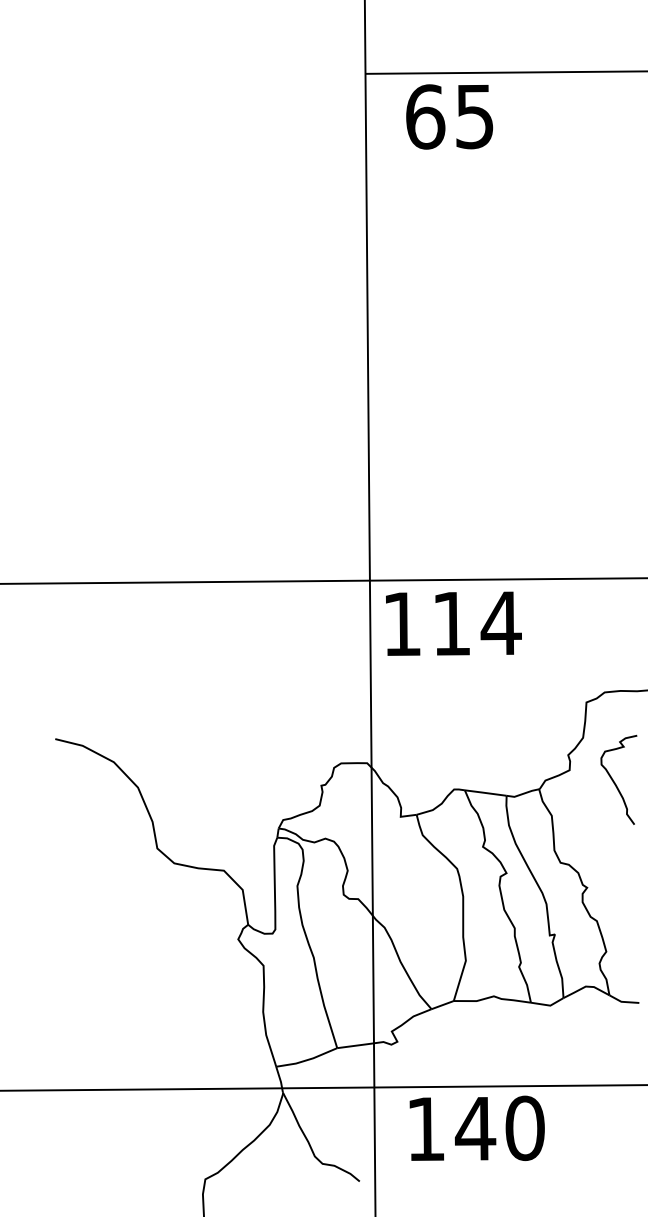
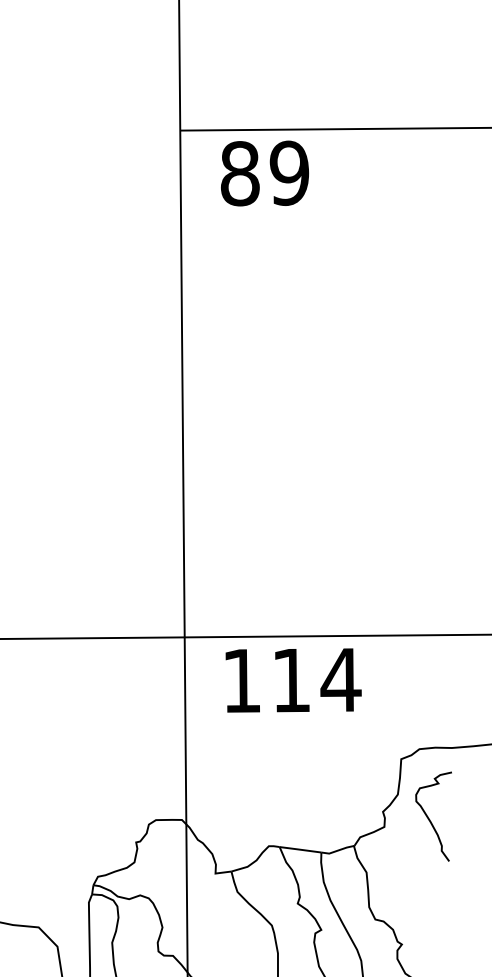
text: (450, 116) -> (265, 173), 65 -> 89
text: (453, 623) -> (293, 680), moved
curve: (615, 782) -> (430, 819), moved

